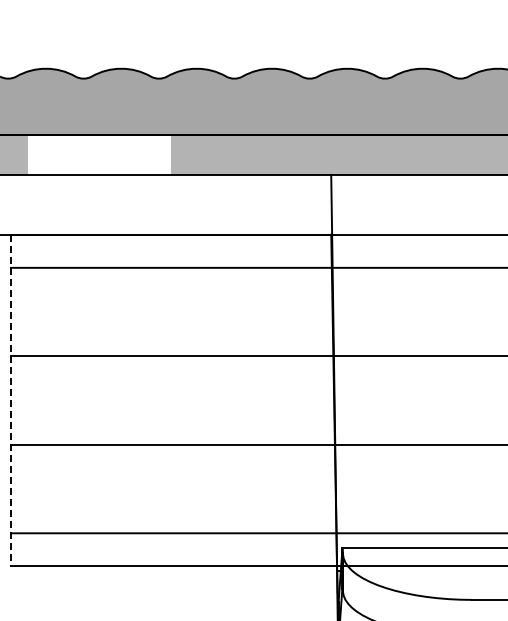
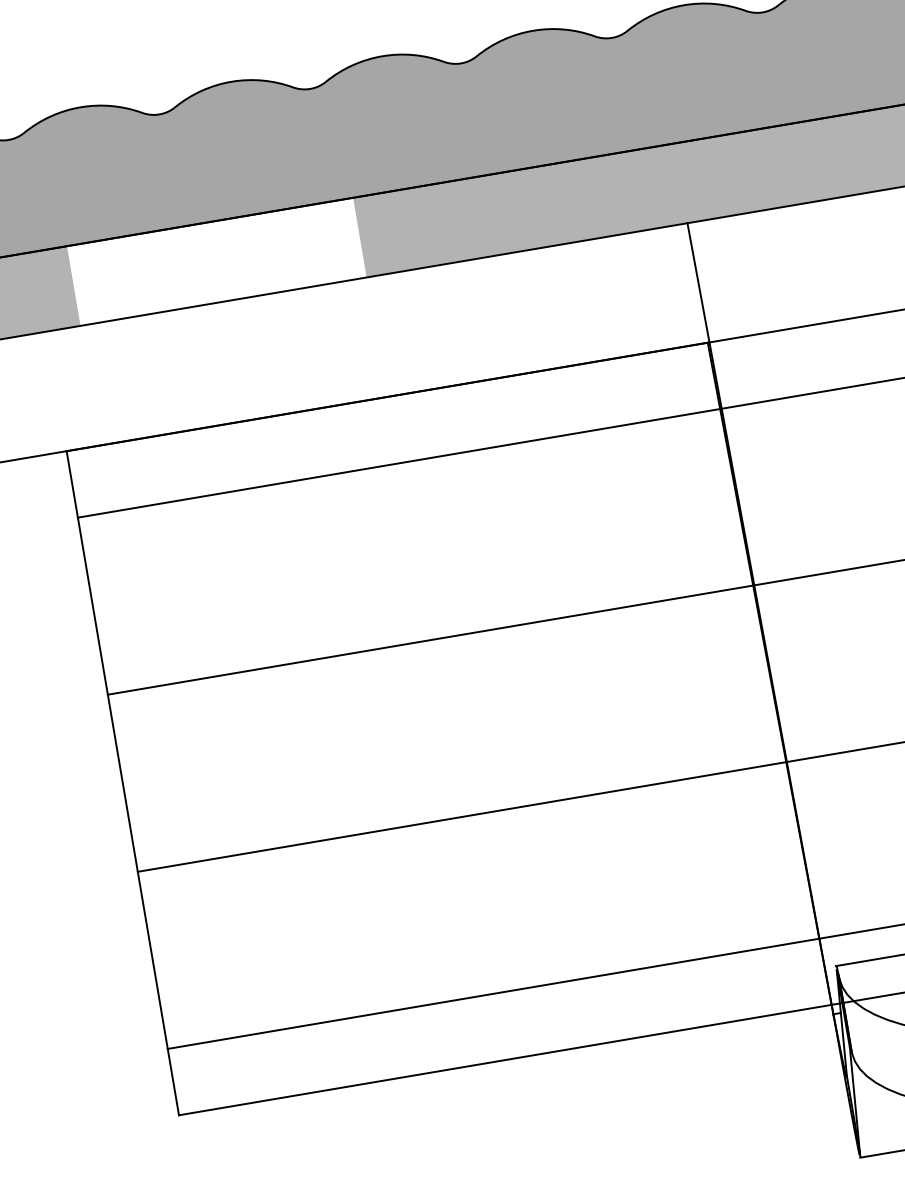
line: (10, 400) -> (121, 783), dashed -> solid

